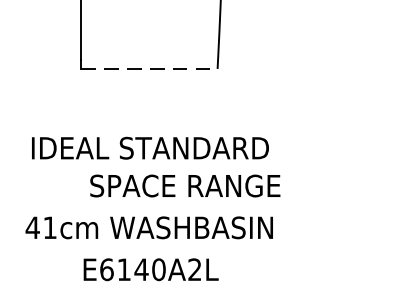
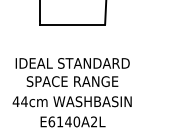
line: (149, 69) -> (72, 25), dashed -> solid
text: (185, 185) -> (72, 81), moved
text: (50, 227) -> (24, 101), 41cm -> 44cm

